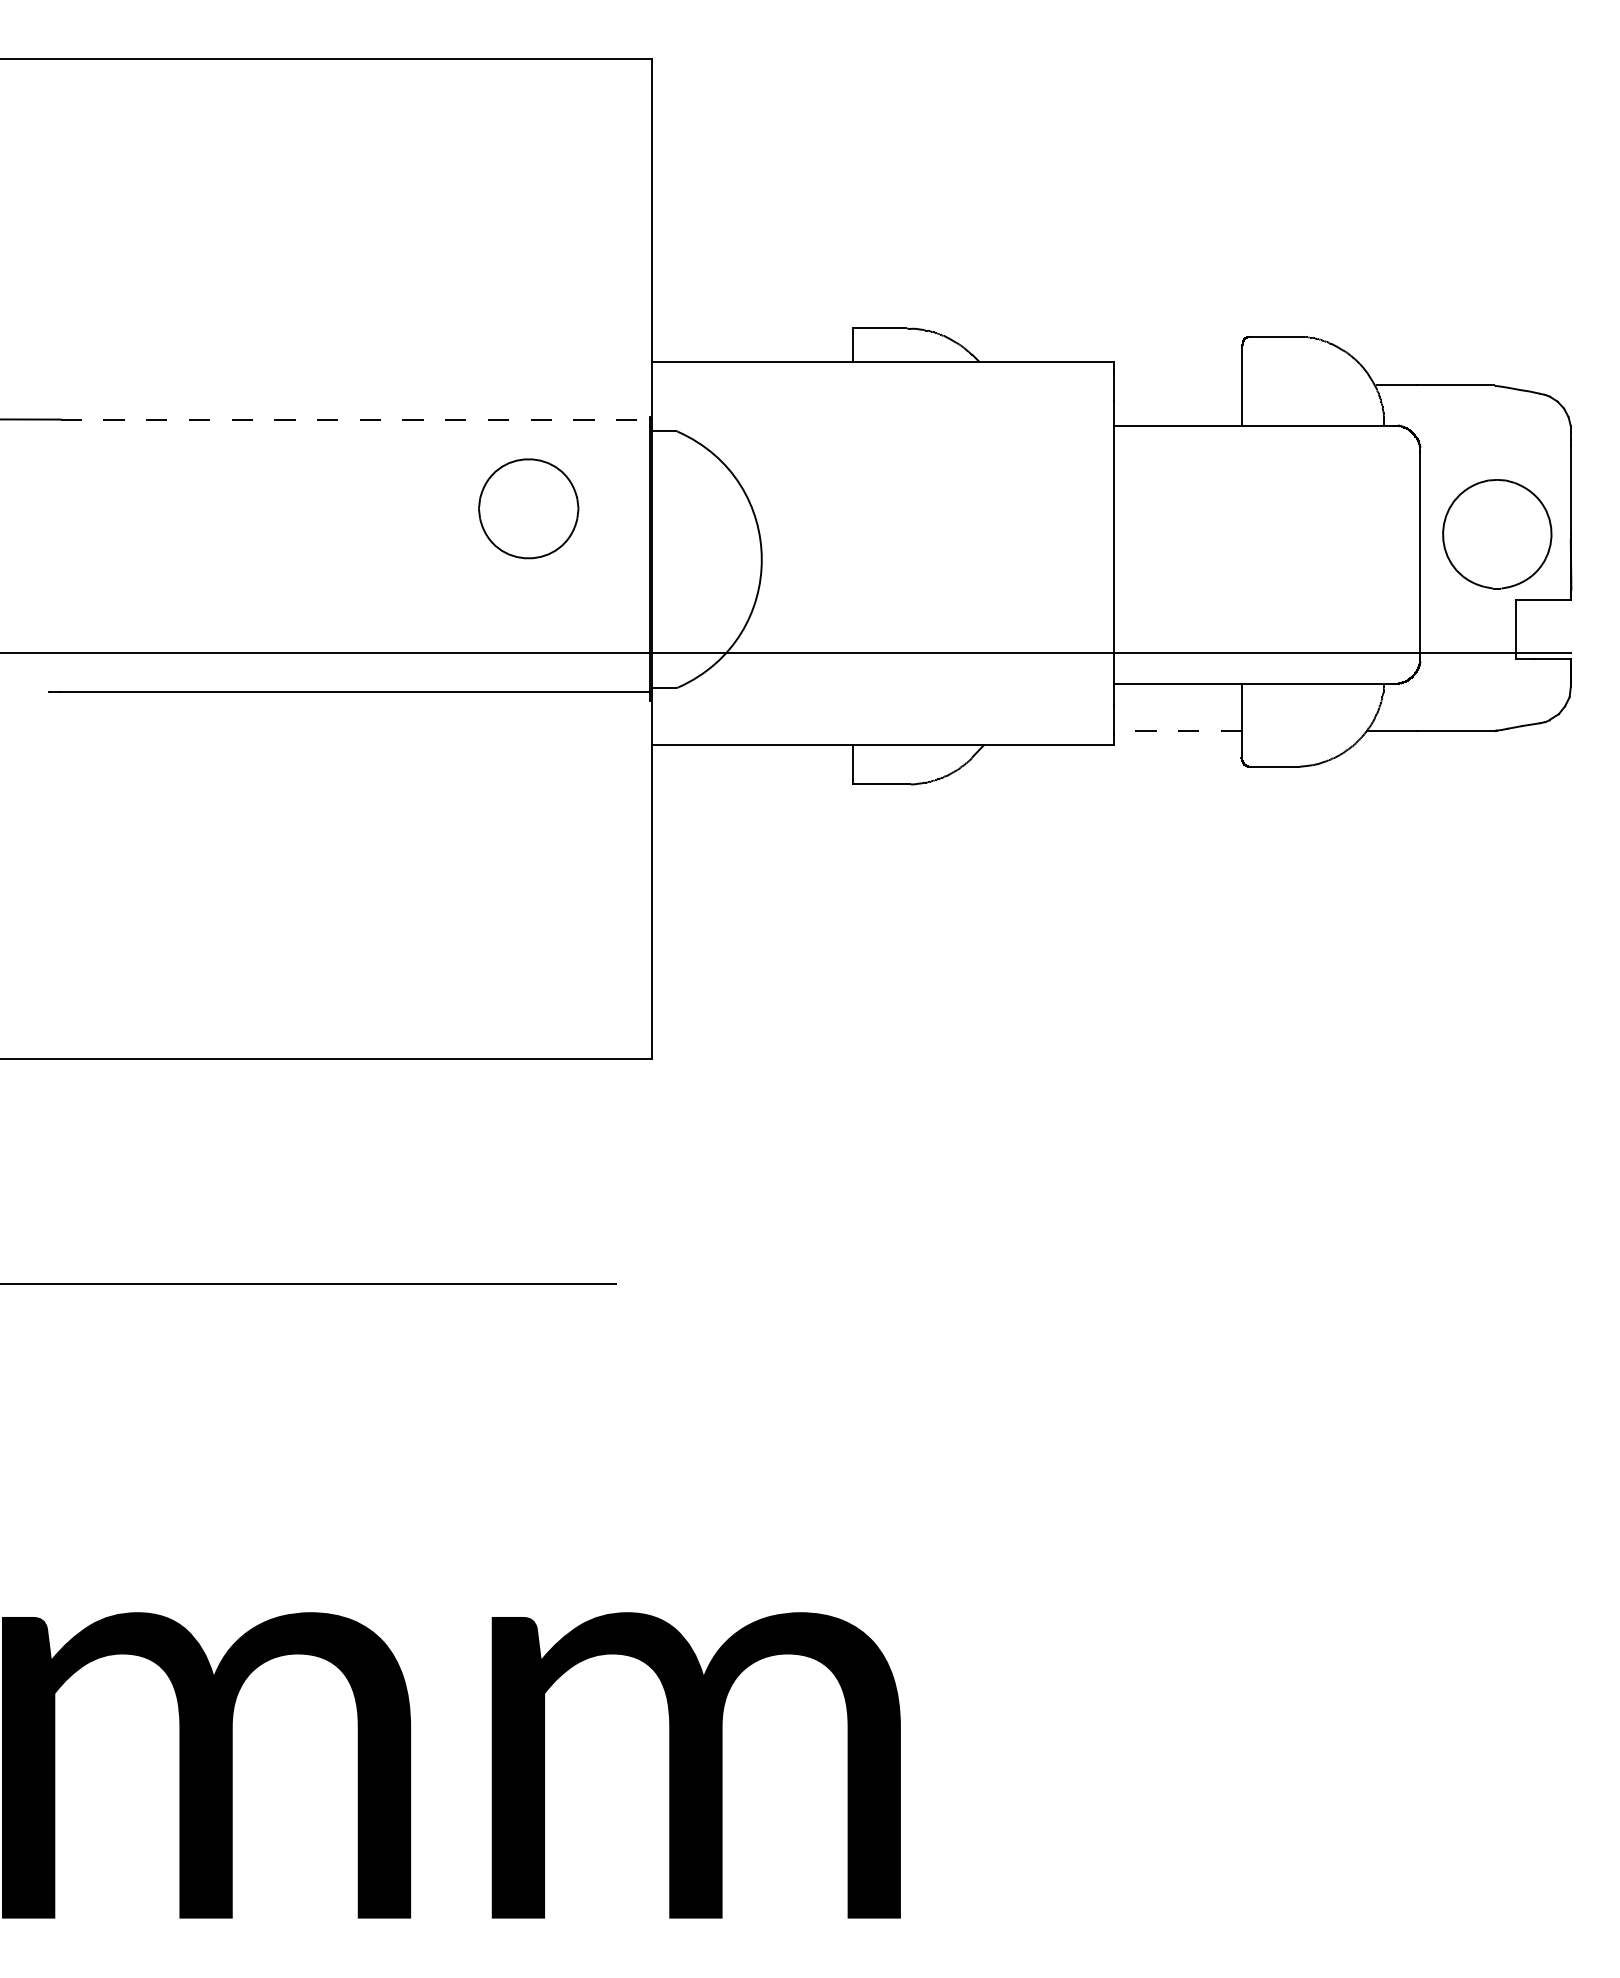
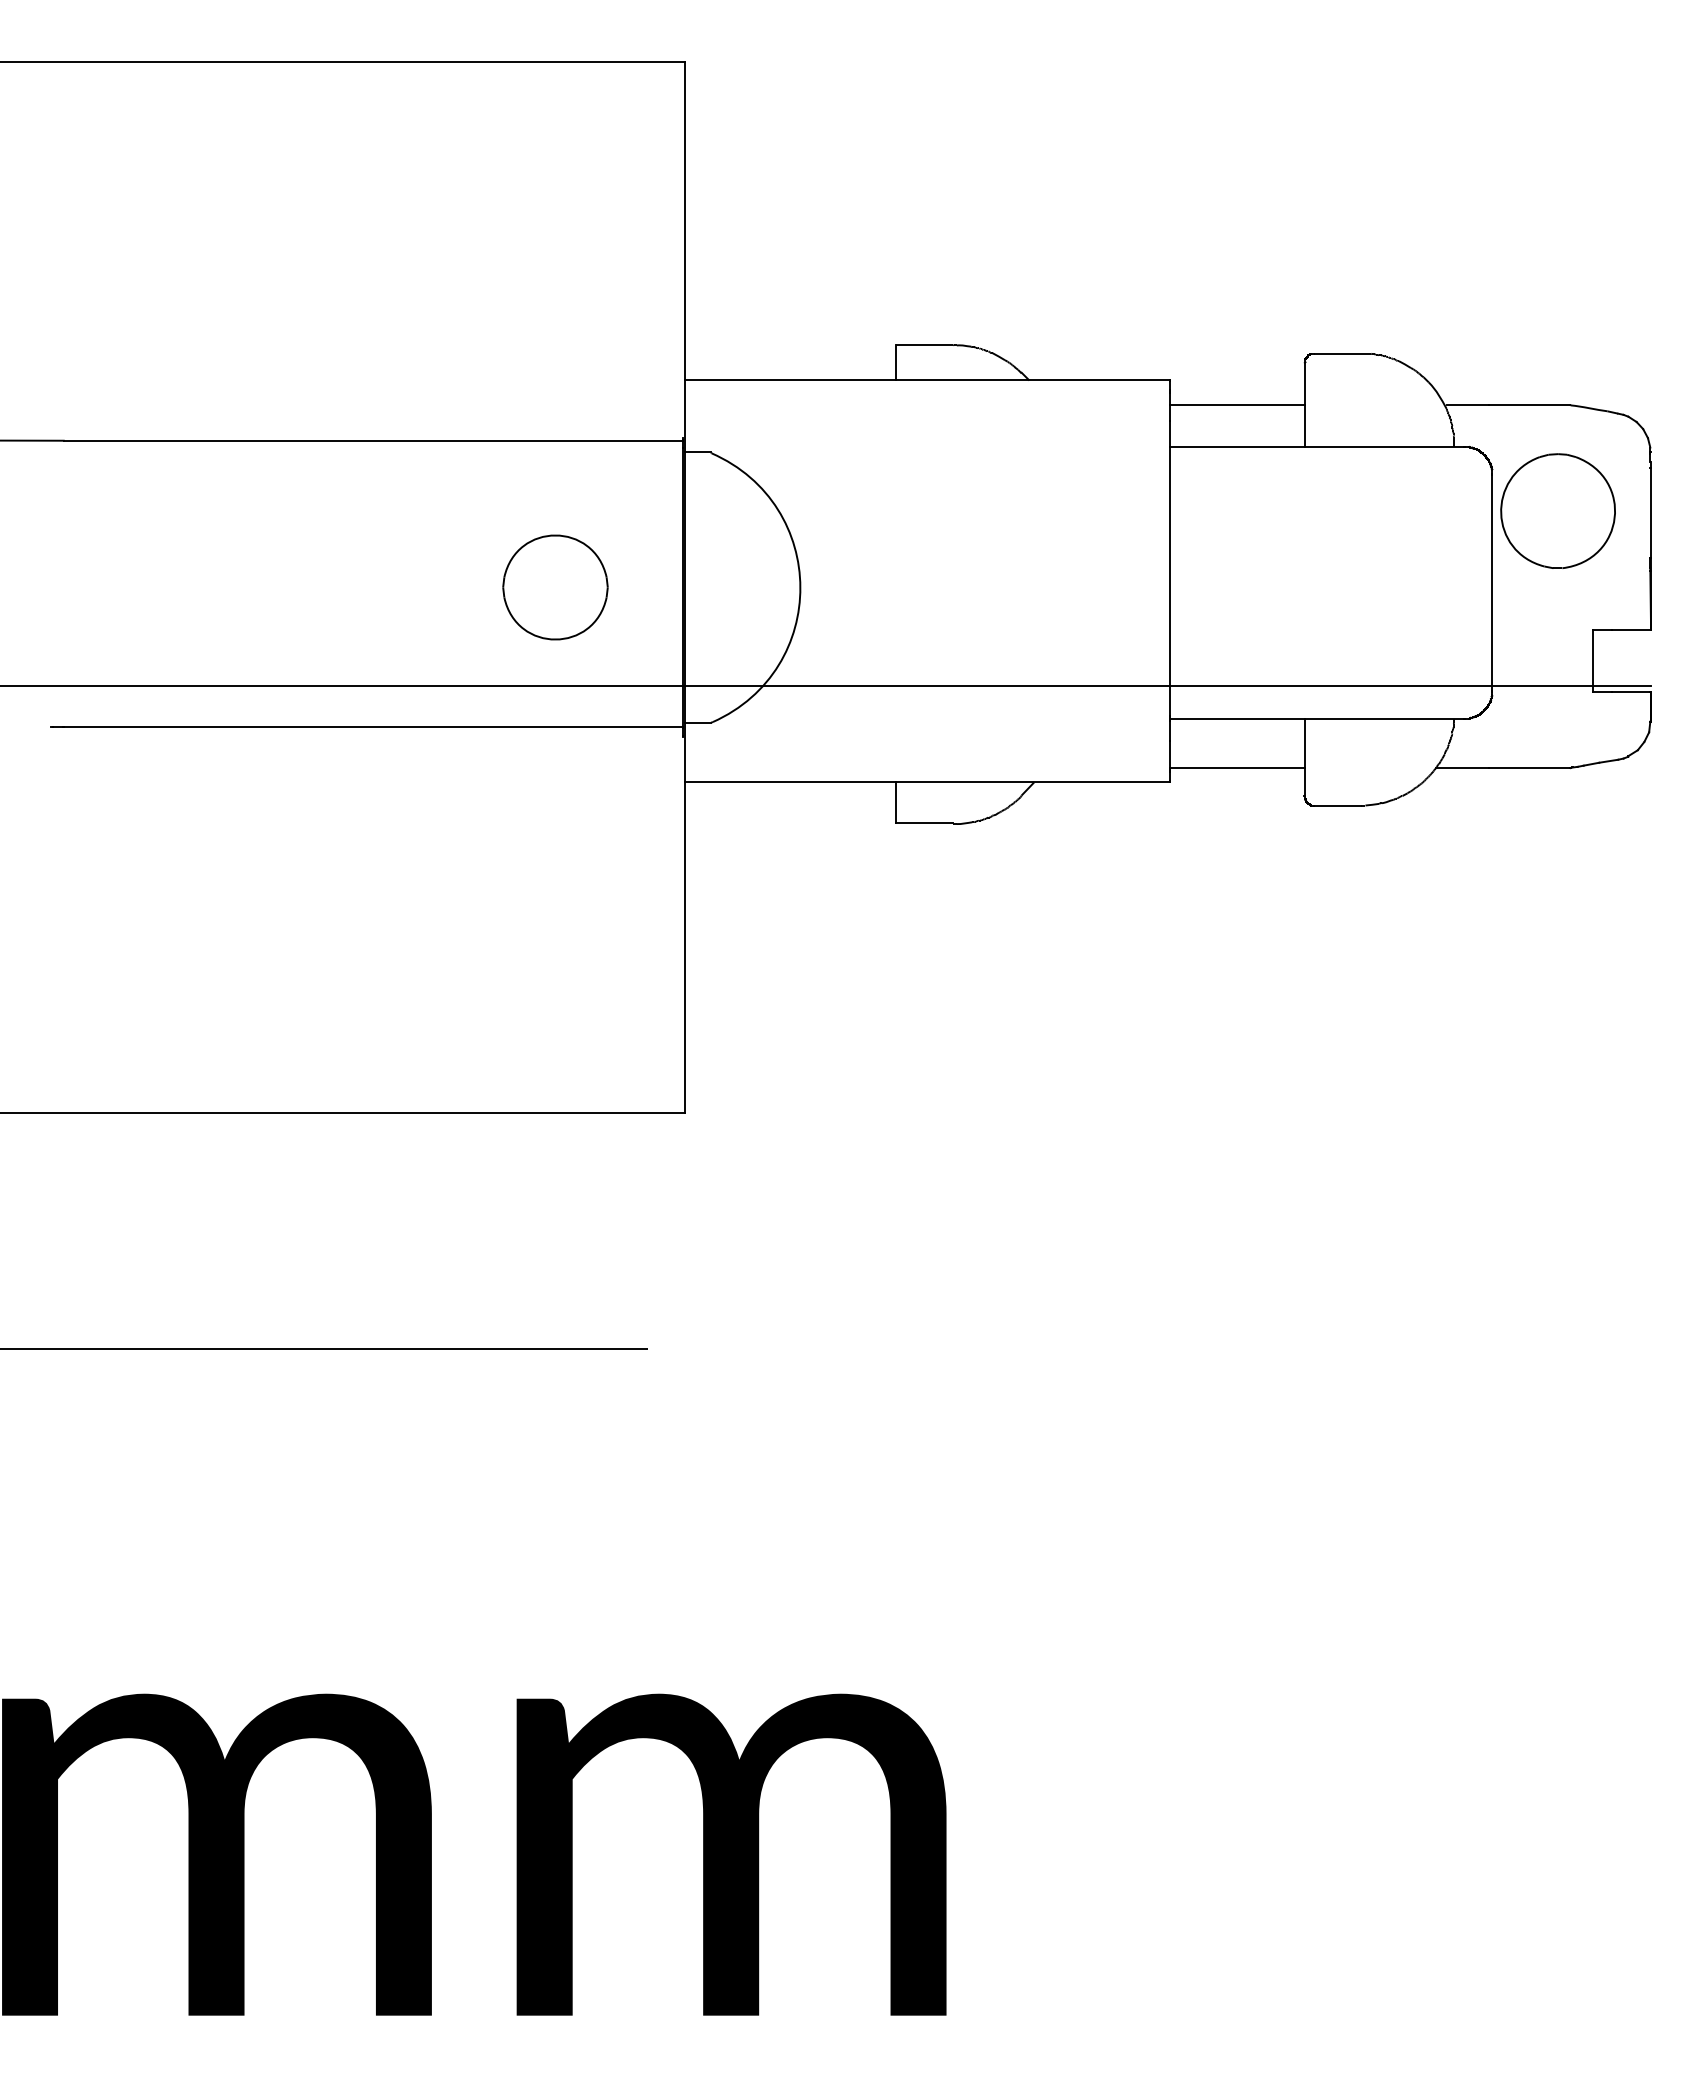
line: (1177, 386) -> (1237, 405), added
line: (355, 419) -> (373, 440), dashed -> solid
part: (528, 508) -> (555, 587), moved
part: (1496, 533) -> (1557, 510), moved
line: (1177, 731) -> (1237, 768), dashed -> solid

